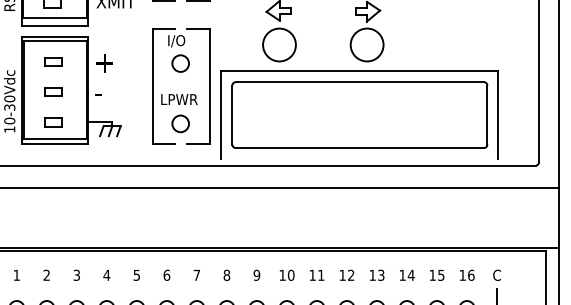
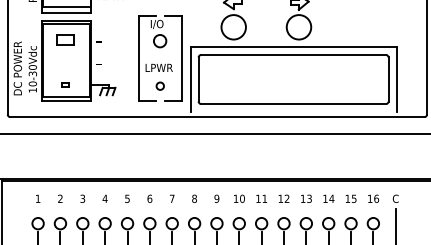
part: (52, 61) -> (64, 39), size x1.4
text: (103, 62) -> (102, 40), + -> -
part: (53, 92) -> (65, 62), removed
part: (53, 121) -> (65, 84), size x0.6
circle: (181, 124) -> (160, 86), size x0.6

